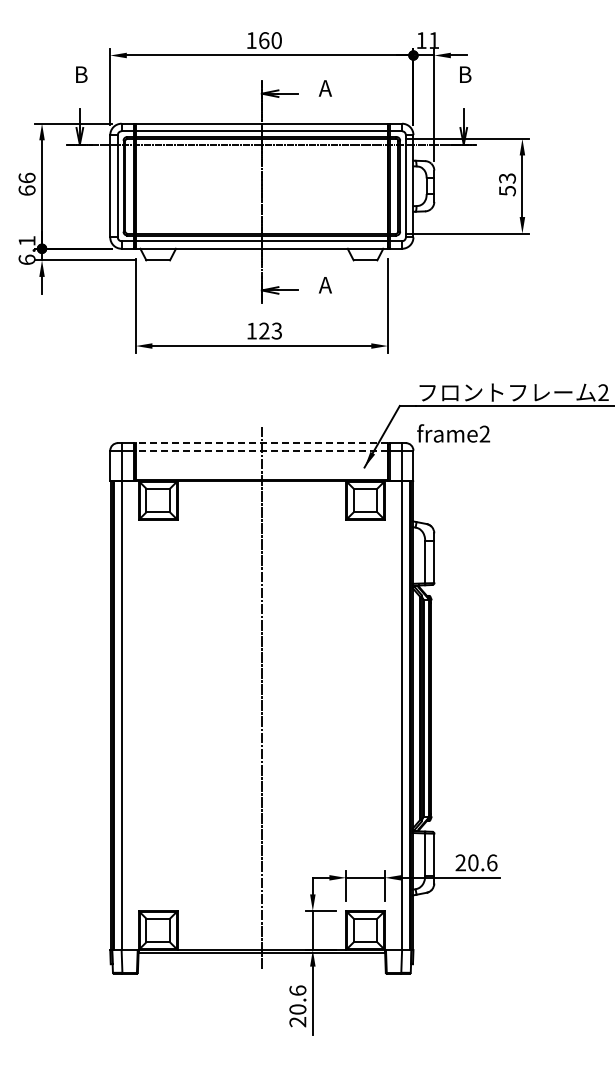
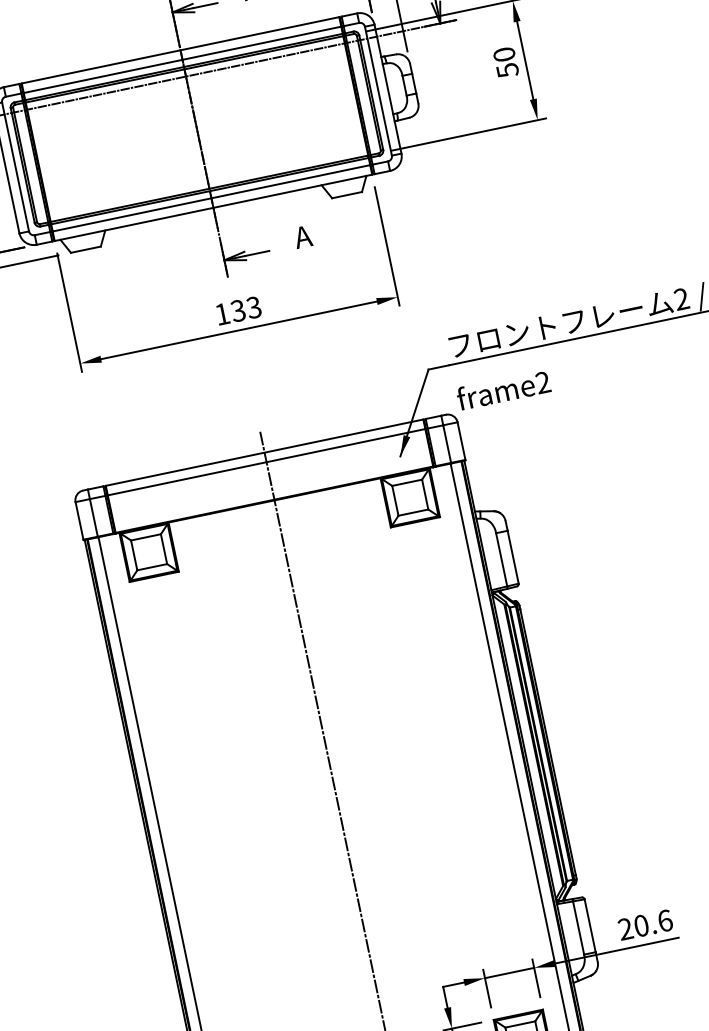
text: (507, 178) -> (504, 54), 53 -> 50
text: (264, 331) -> (238, 311), 123 -> 133
line: (261, 443) -> (264, 453), dashed -> solid
line: (261, 450) -> (266, 462), dashed -> solid

